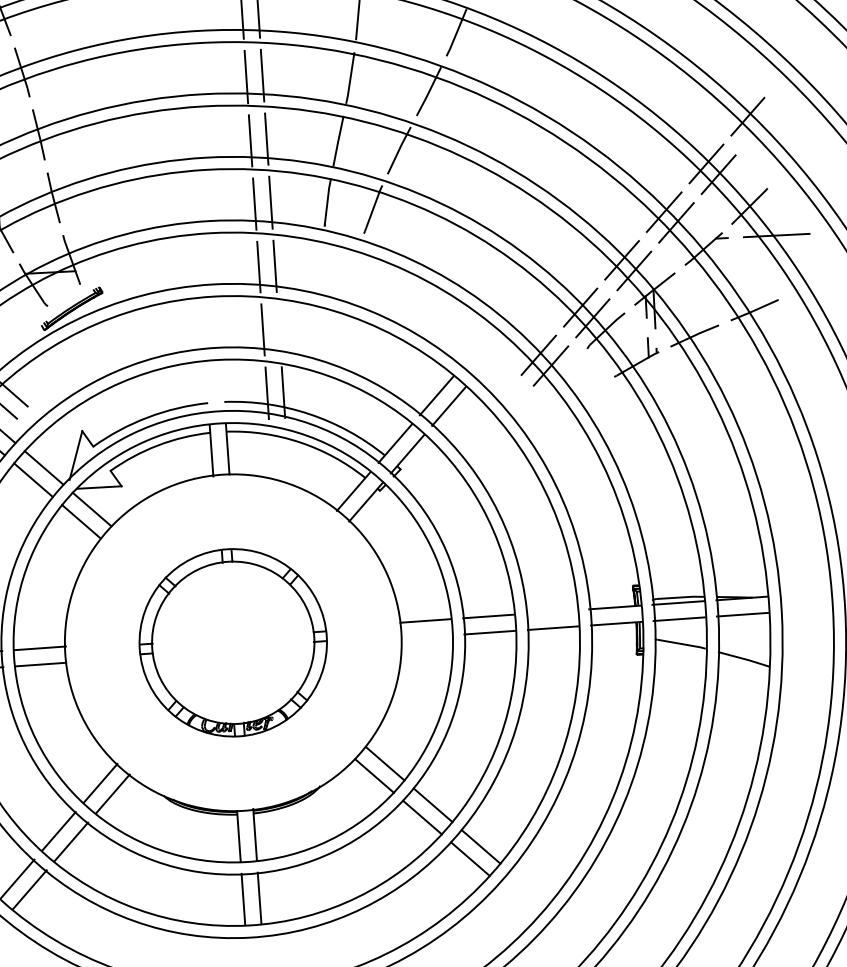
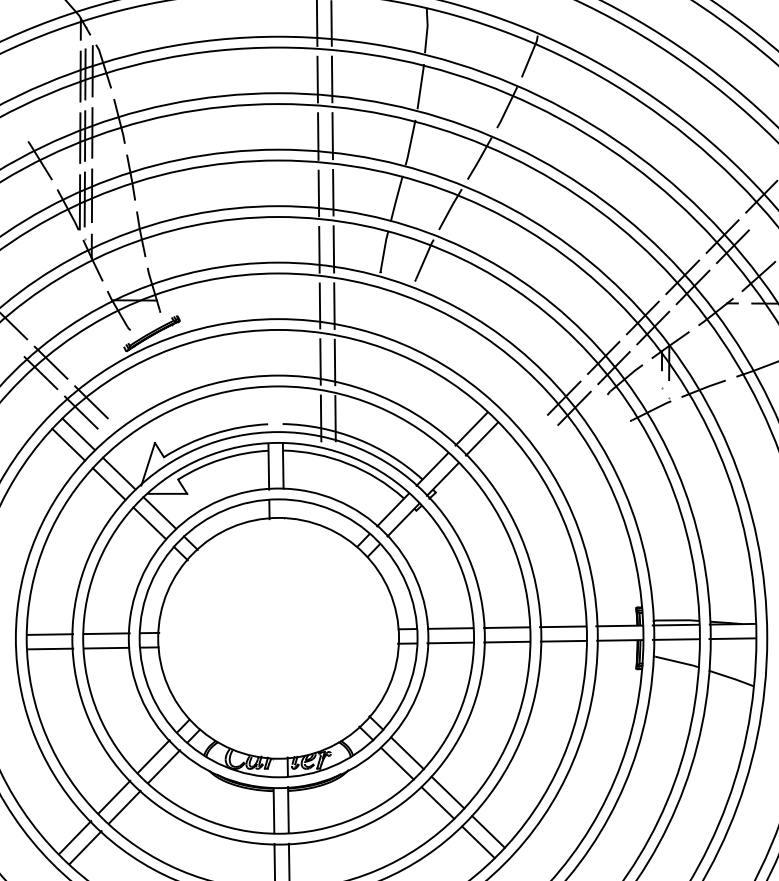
line: (278, 329) -> (334, 362), added
line: (551, 611) -> (562, 626), added
line: (426, 636) -> (450, 642), added
part: (233, 642) -> (278, 638), size x1.67

